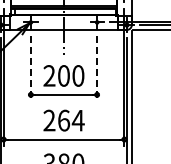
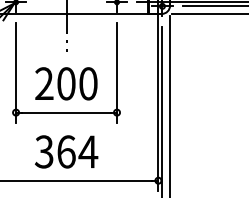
line: (30, 68) -> (15, 72), dashed -> solid
line: (97, 68) -> (117, 72), dashed -> solid
text: (49, 120) -> (44, 151), 264 -> 364

